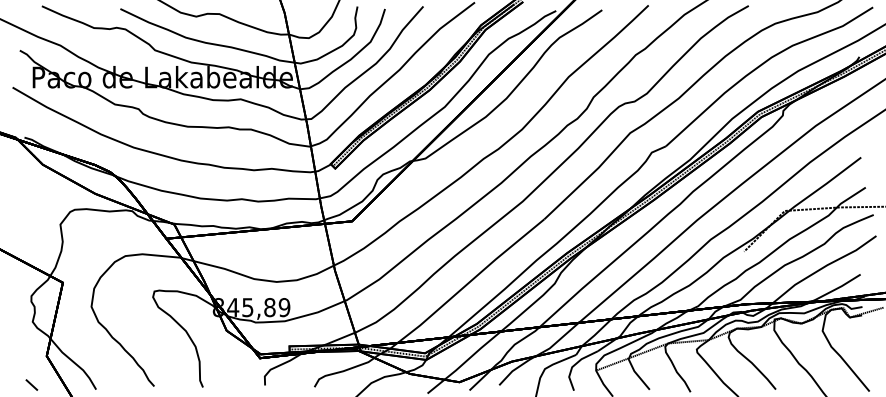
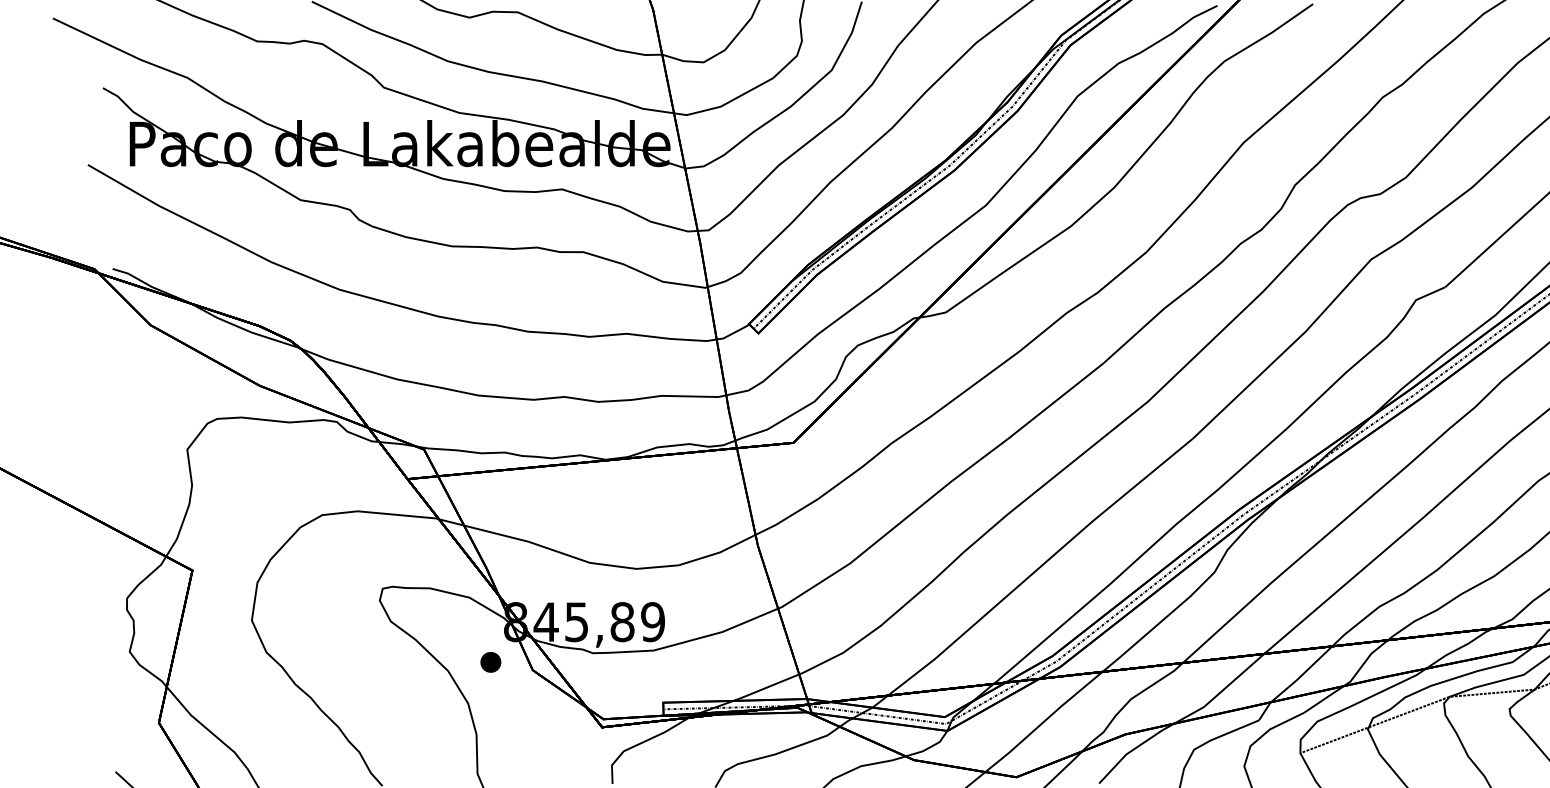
part: (206, 326) -> (490, 661), added

